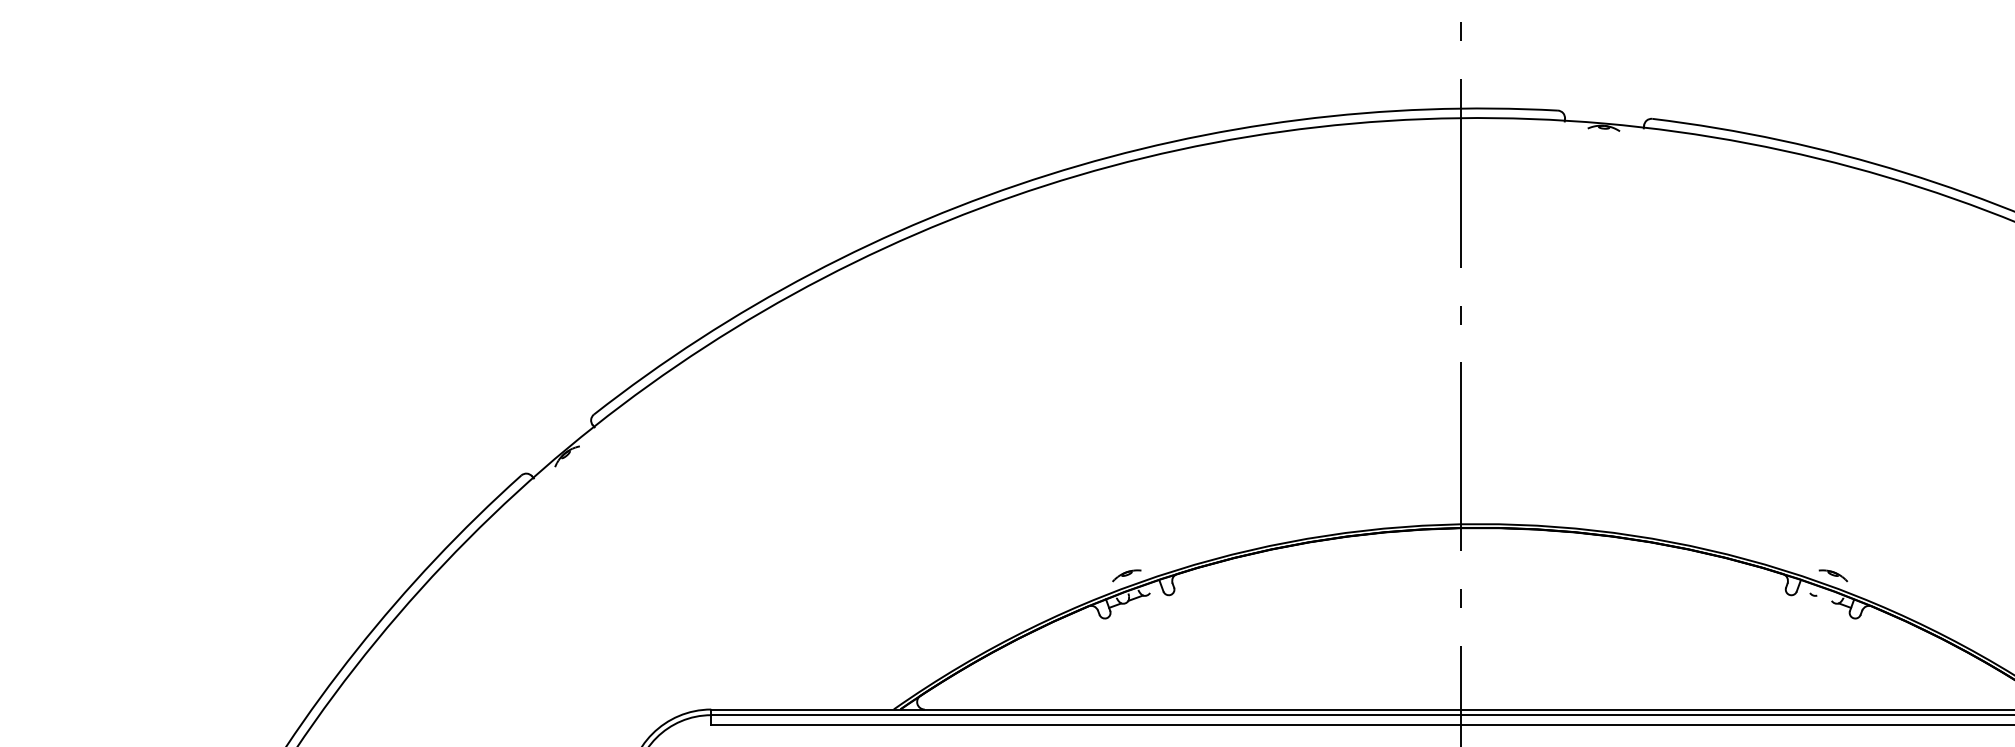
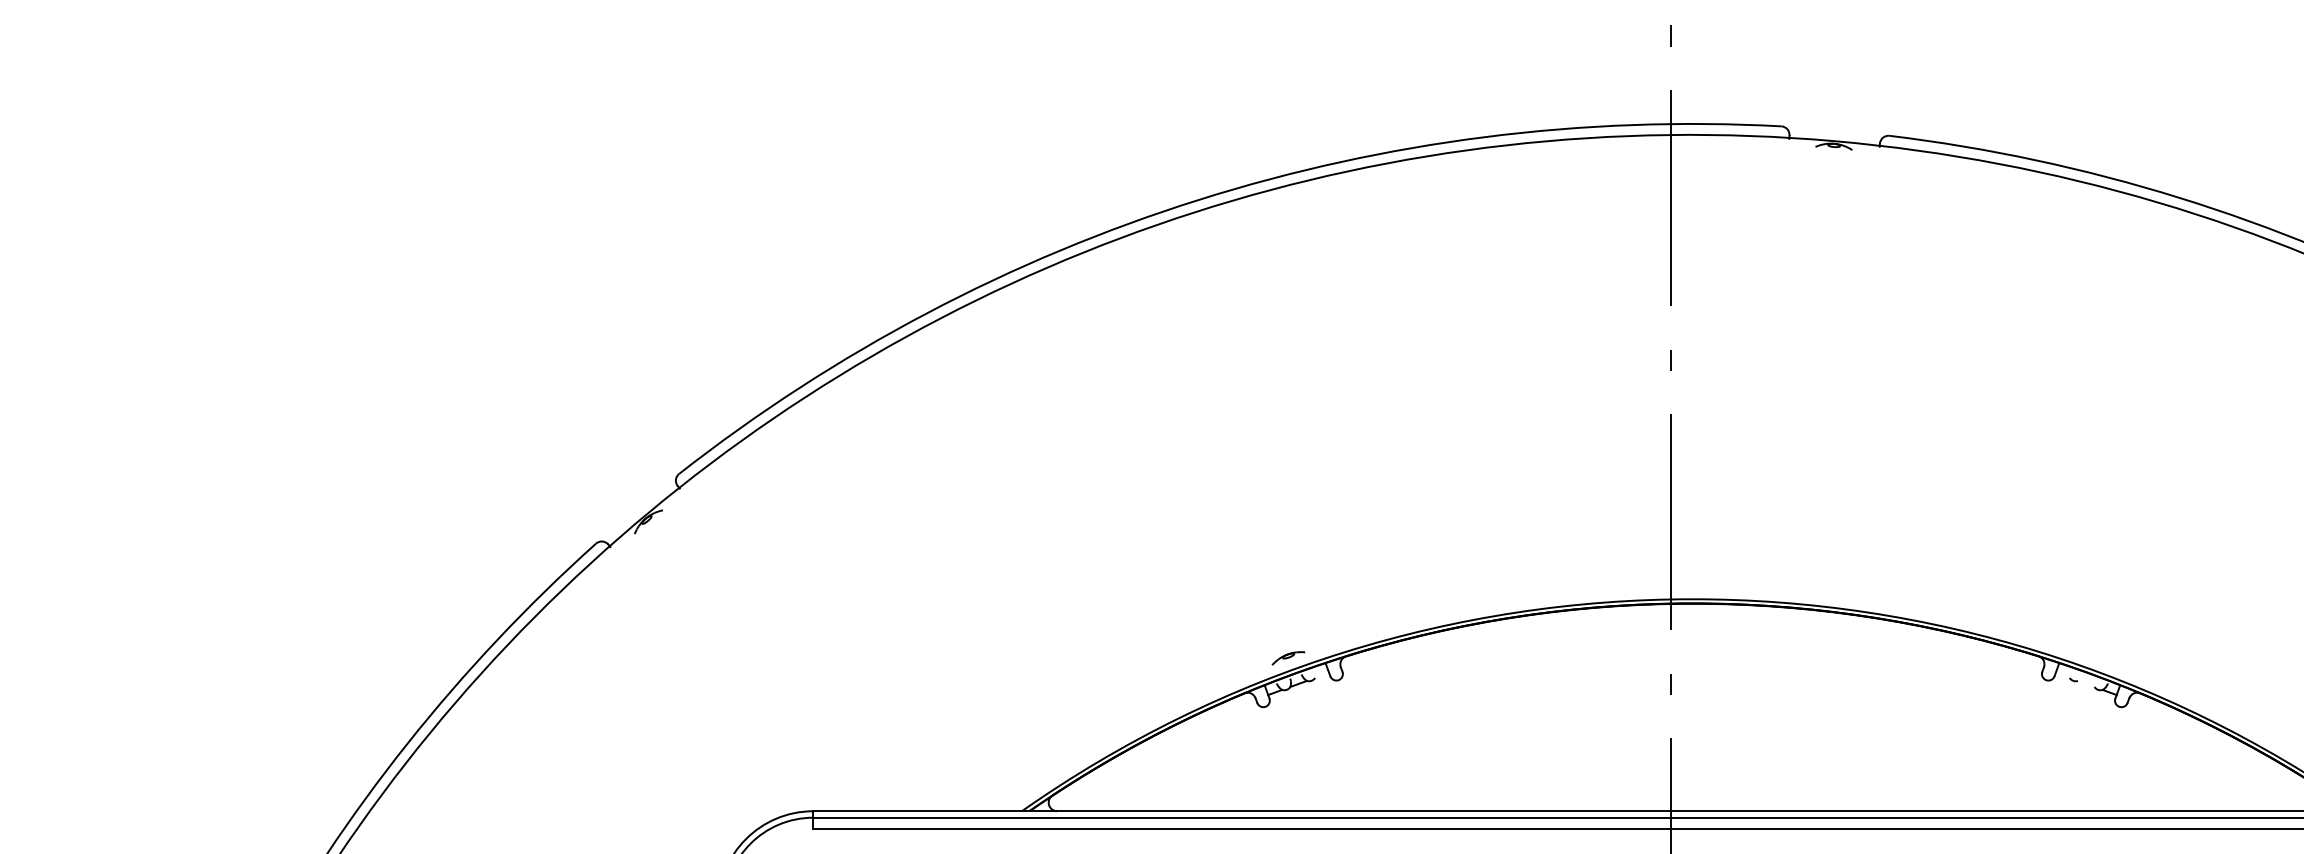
part: (1833, 575) -> (2096, 657), removed

